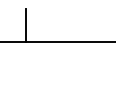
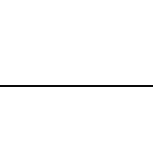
line: (25, 25) -> (20, 58), removed

